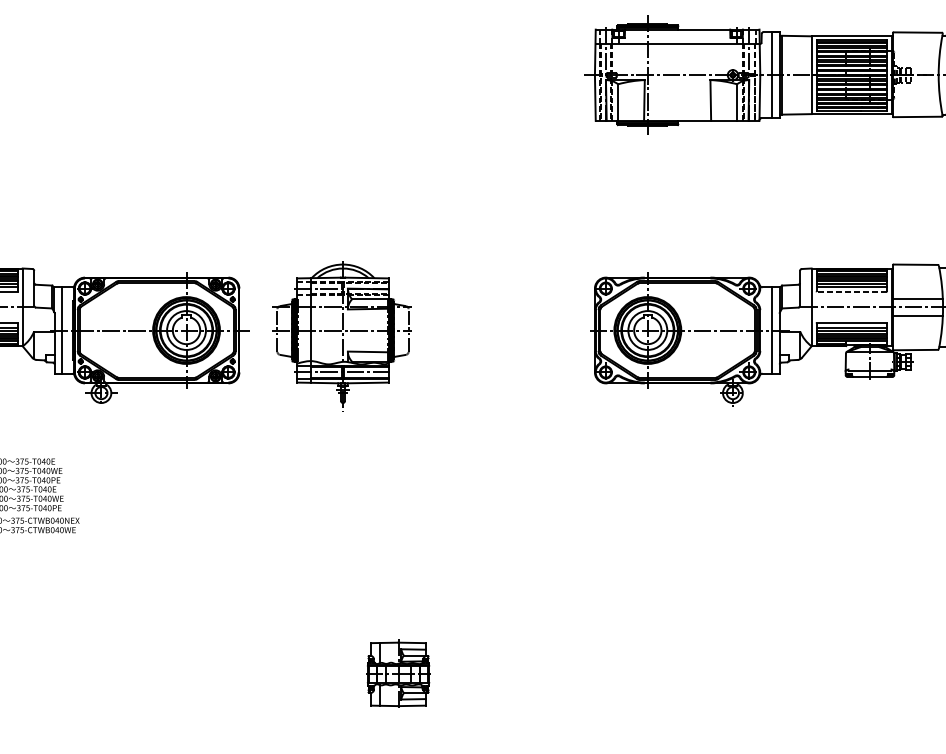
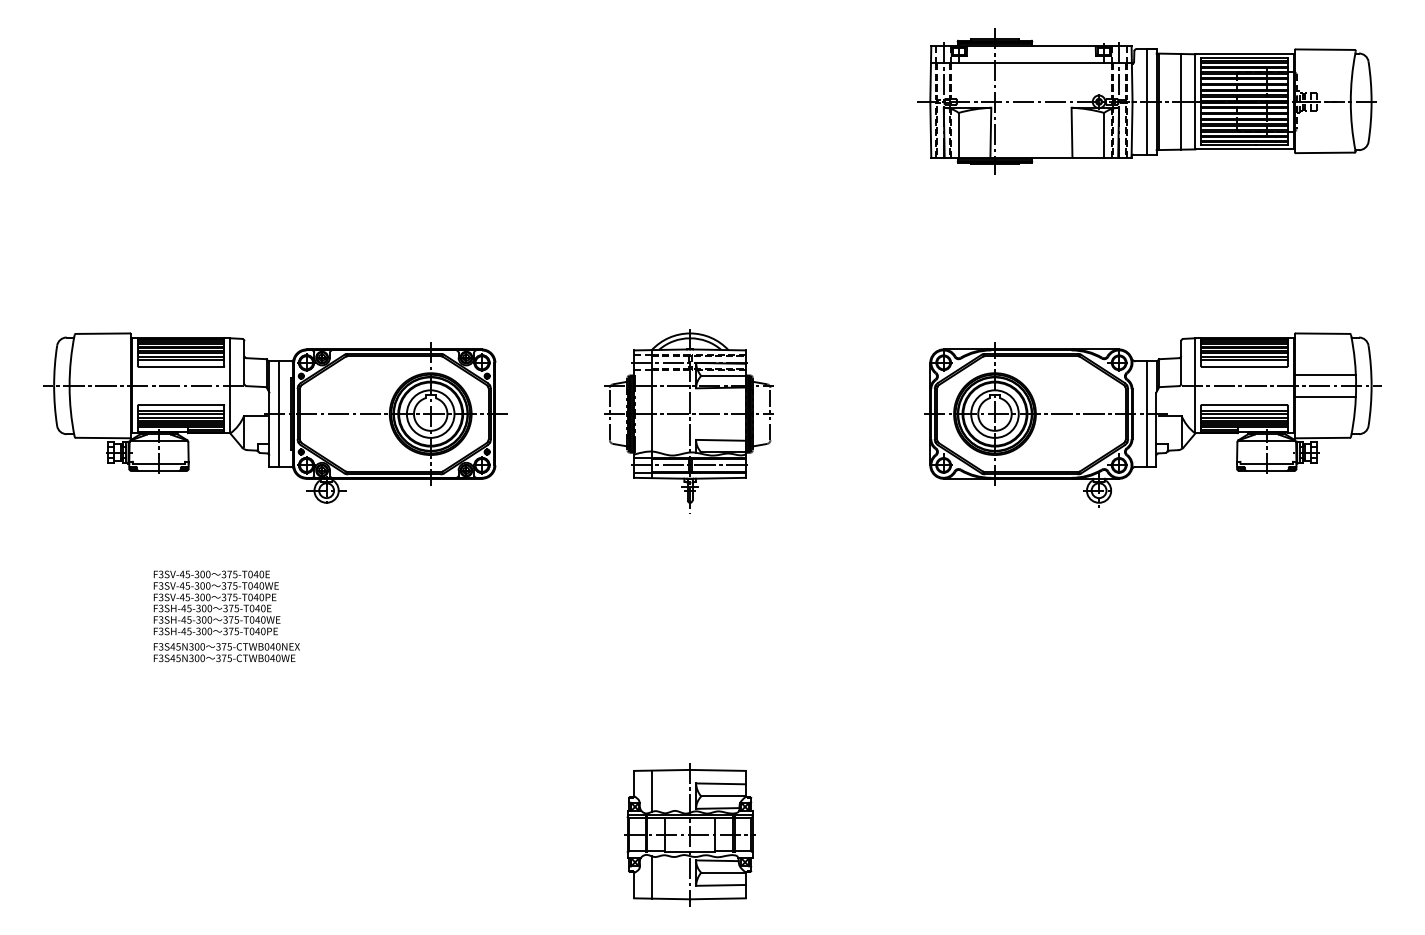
line: (800, 74) -> (1181, 101), added
line: (851, 291) -> (1244, 366), dashed -> solid
part: (341, 336) -> (688, 421), moved
part: (398, 674) -> (689, 834), size x1.67

